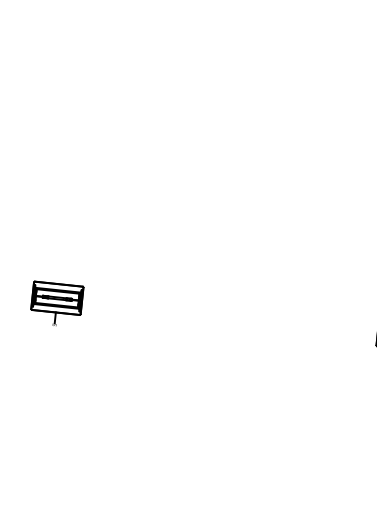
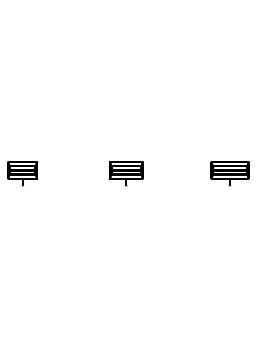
part: (233, 322) -> (126, 173), added

